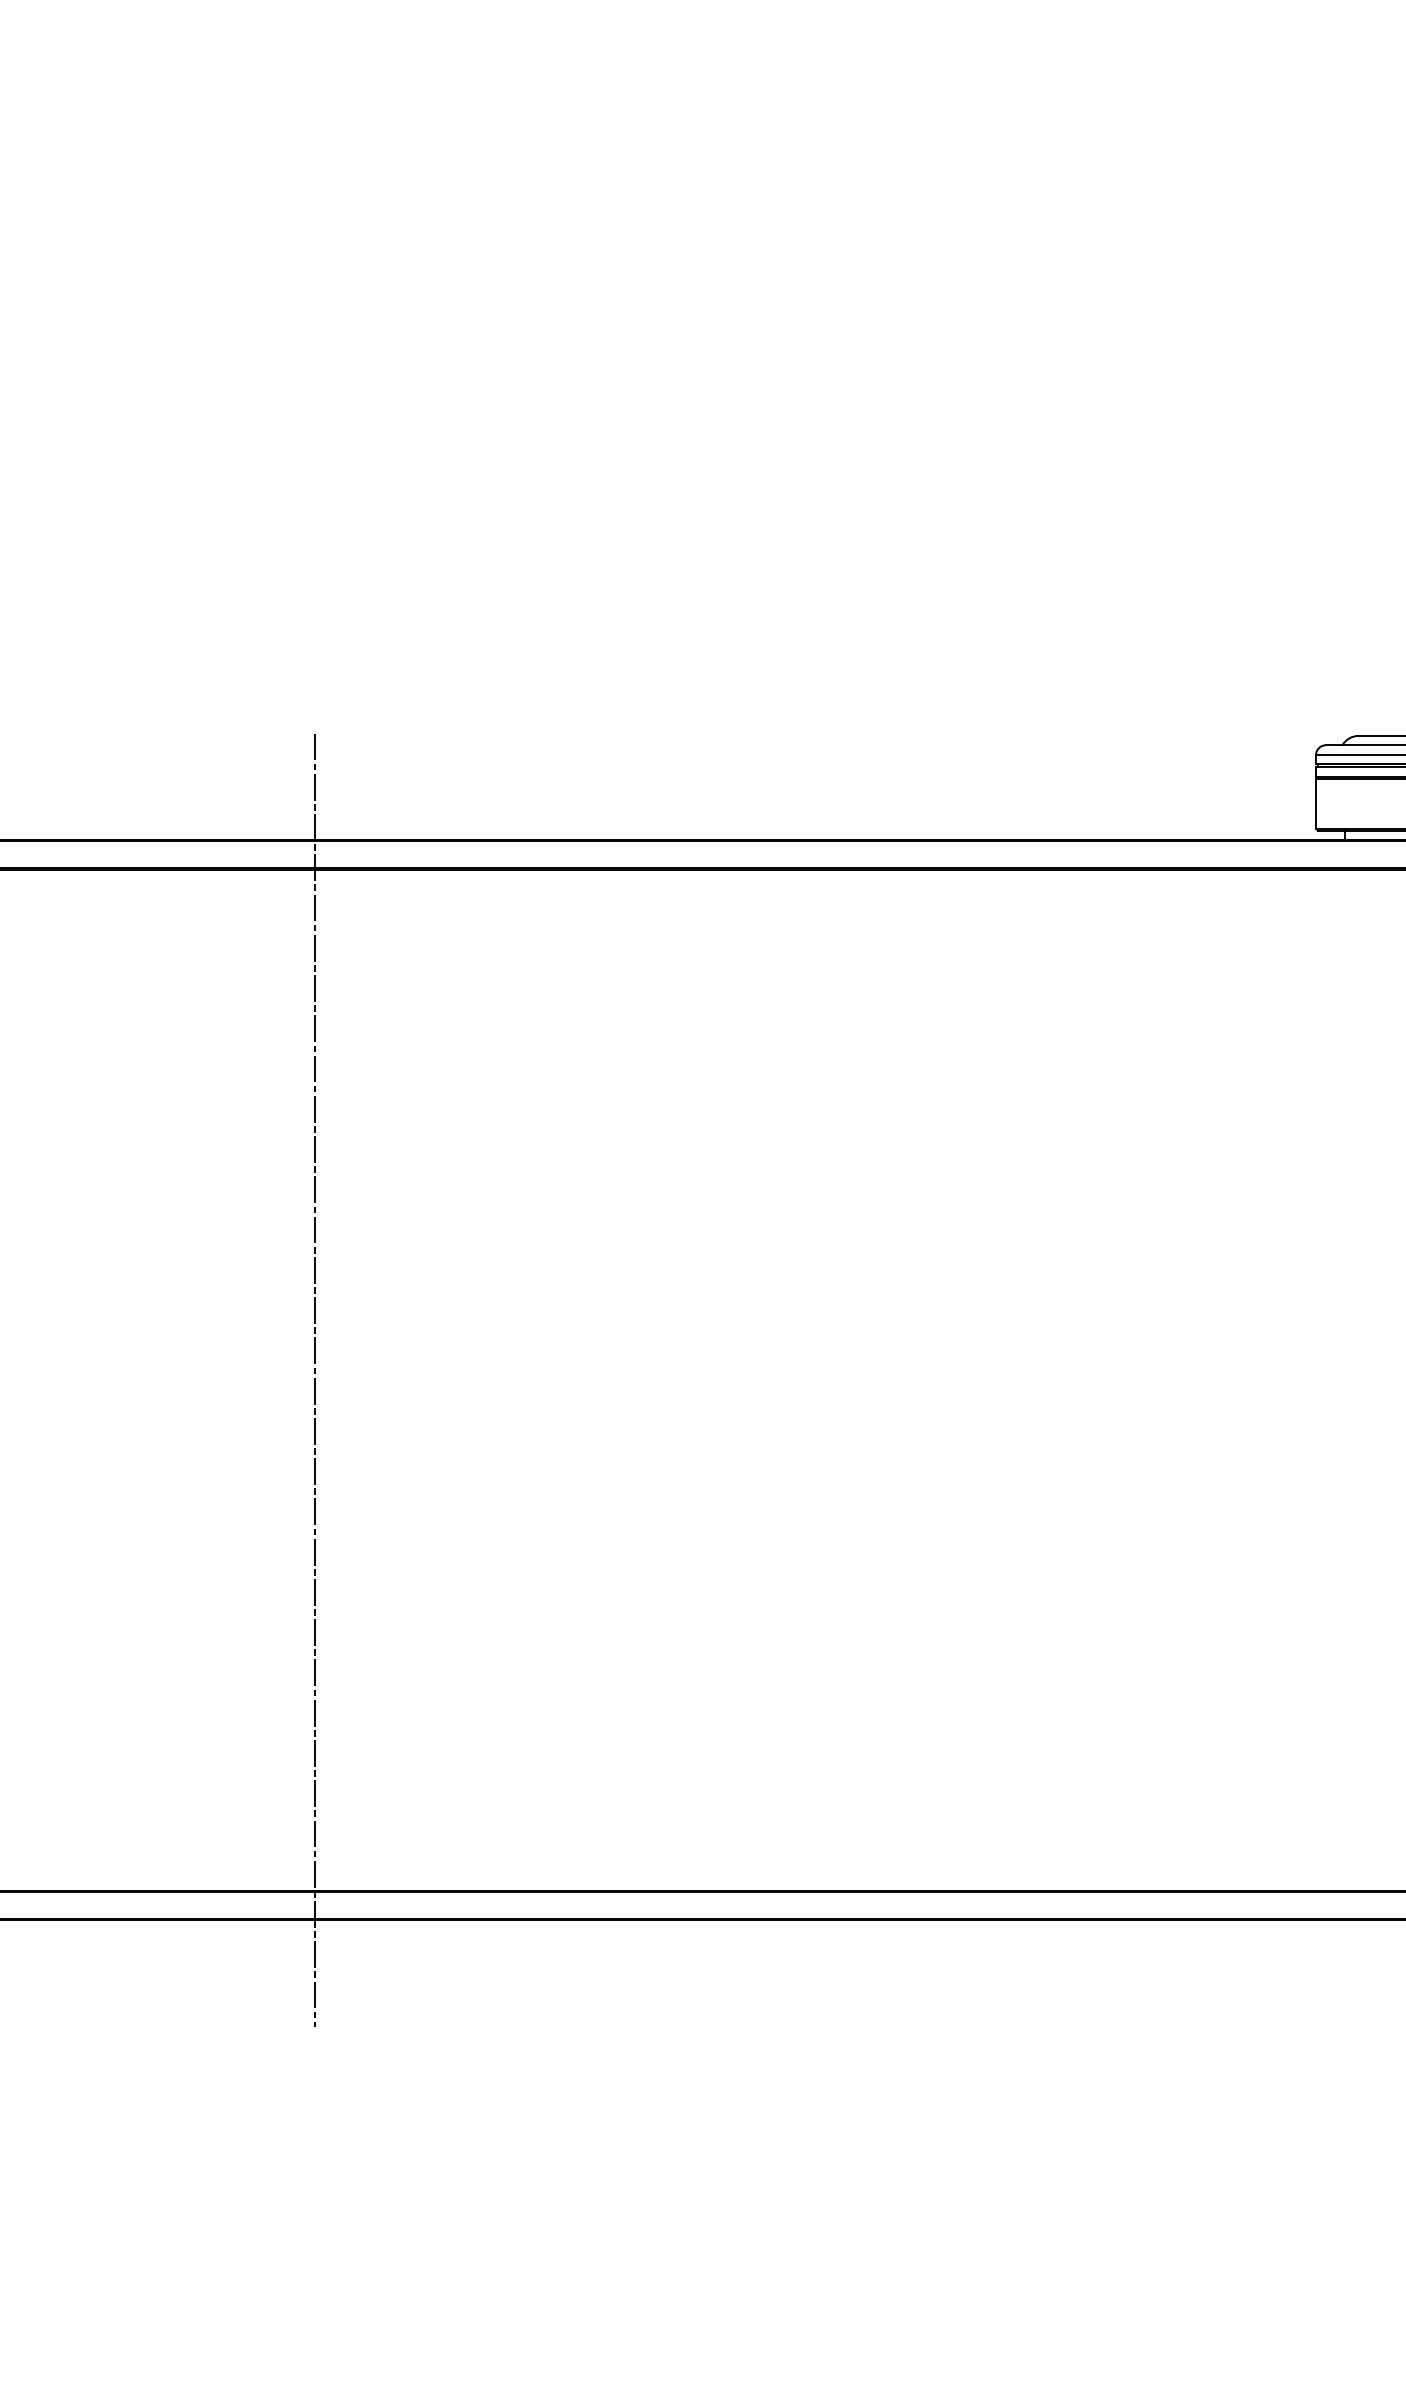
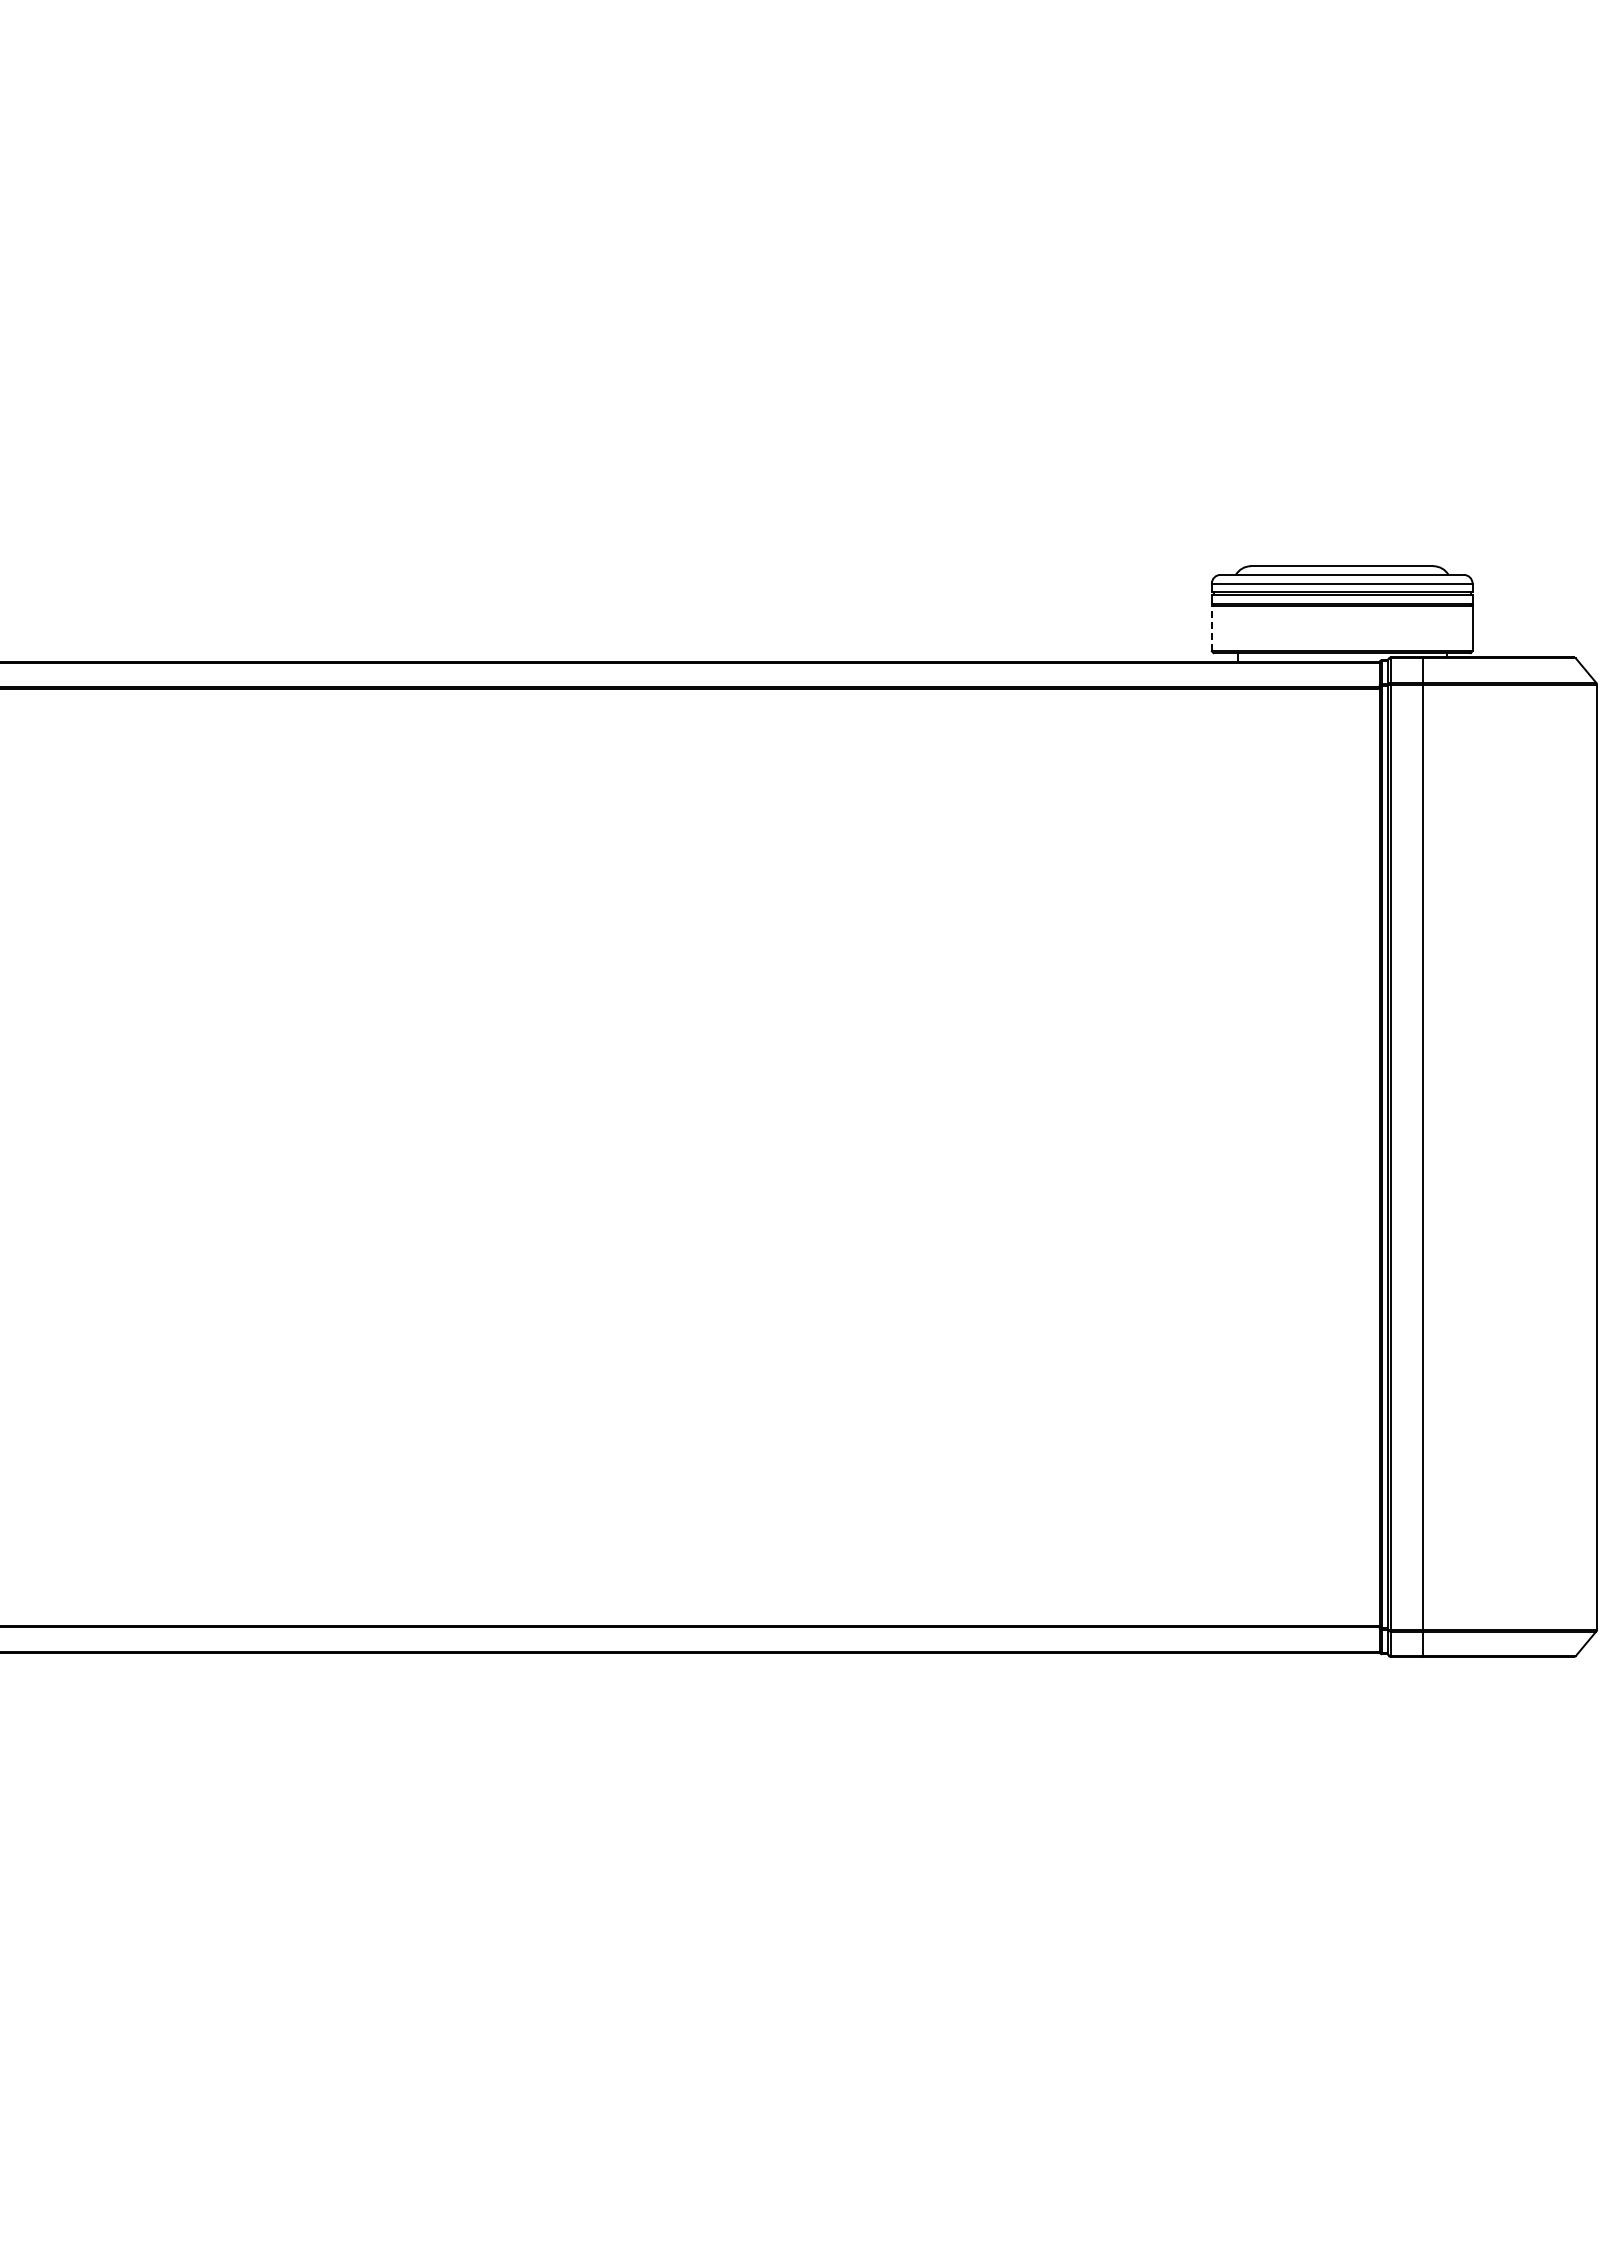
line: (1315, 803) -> (1211, 628), solid -> dashed
line: (315, 1380) -> (293, 1157), removed

